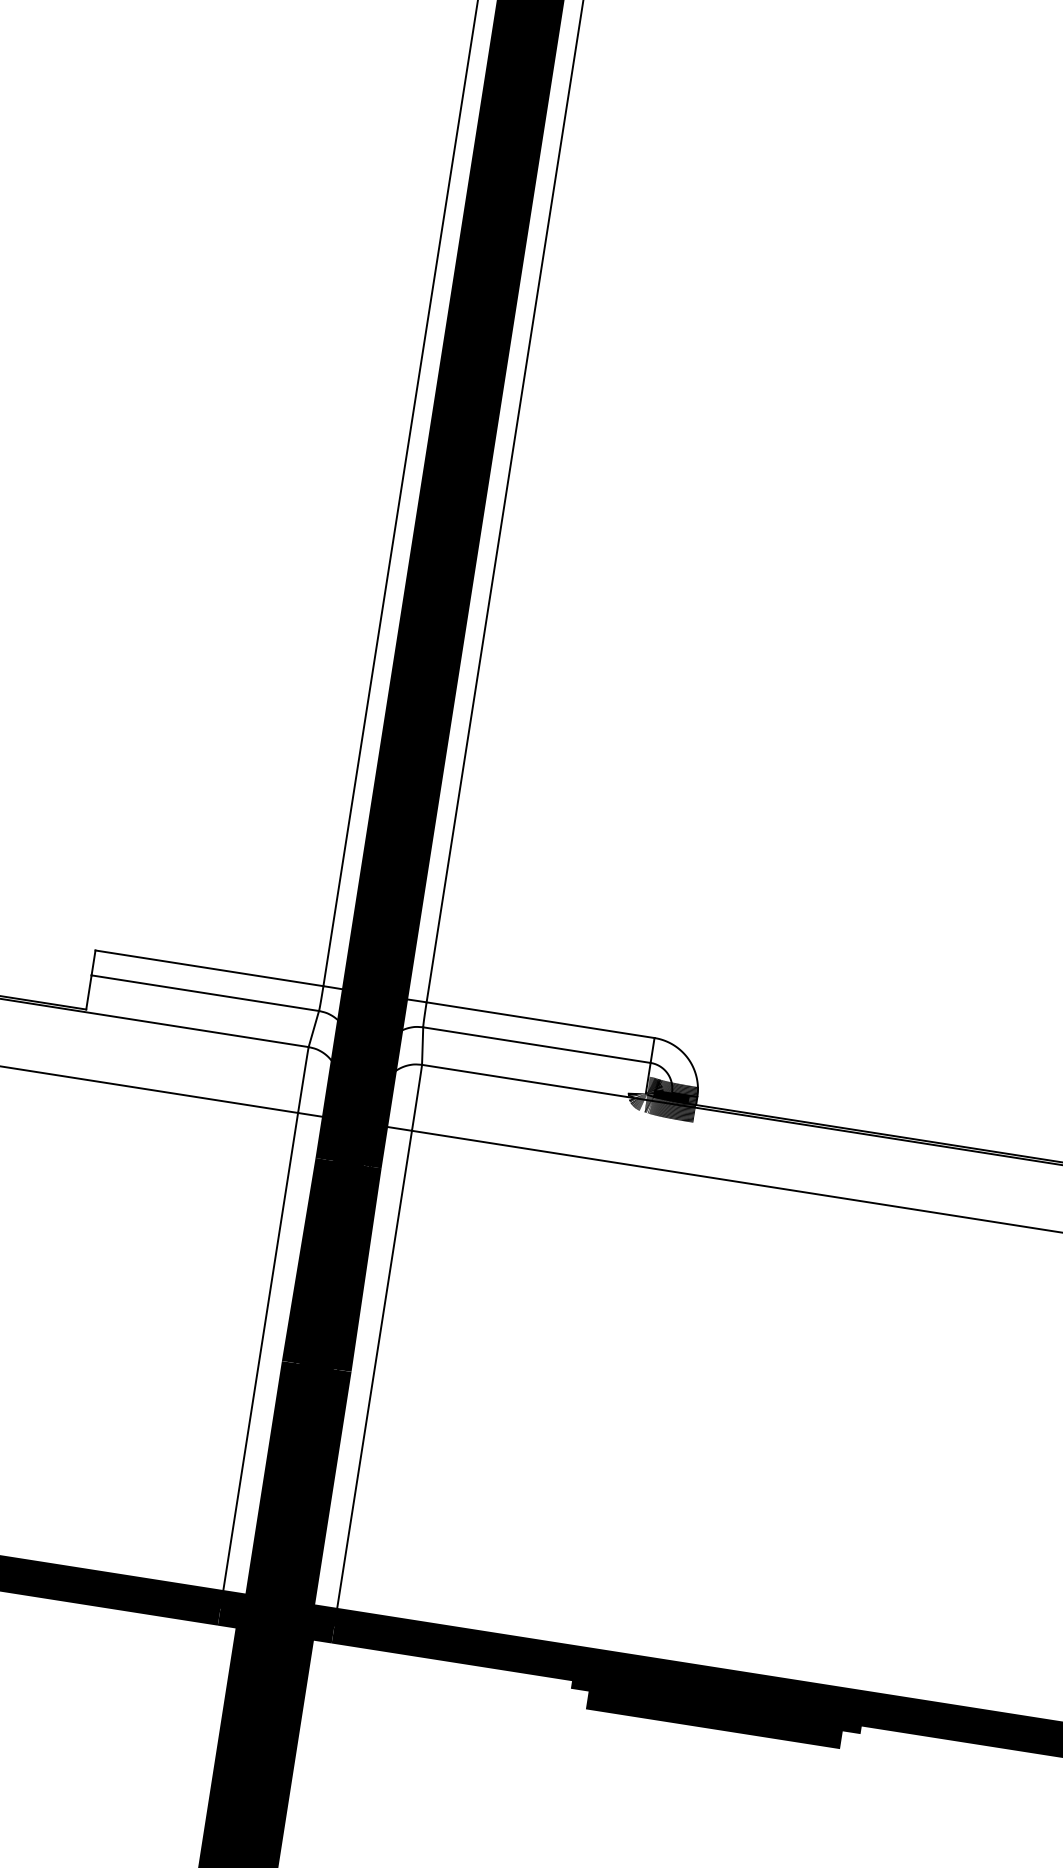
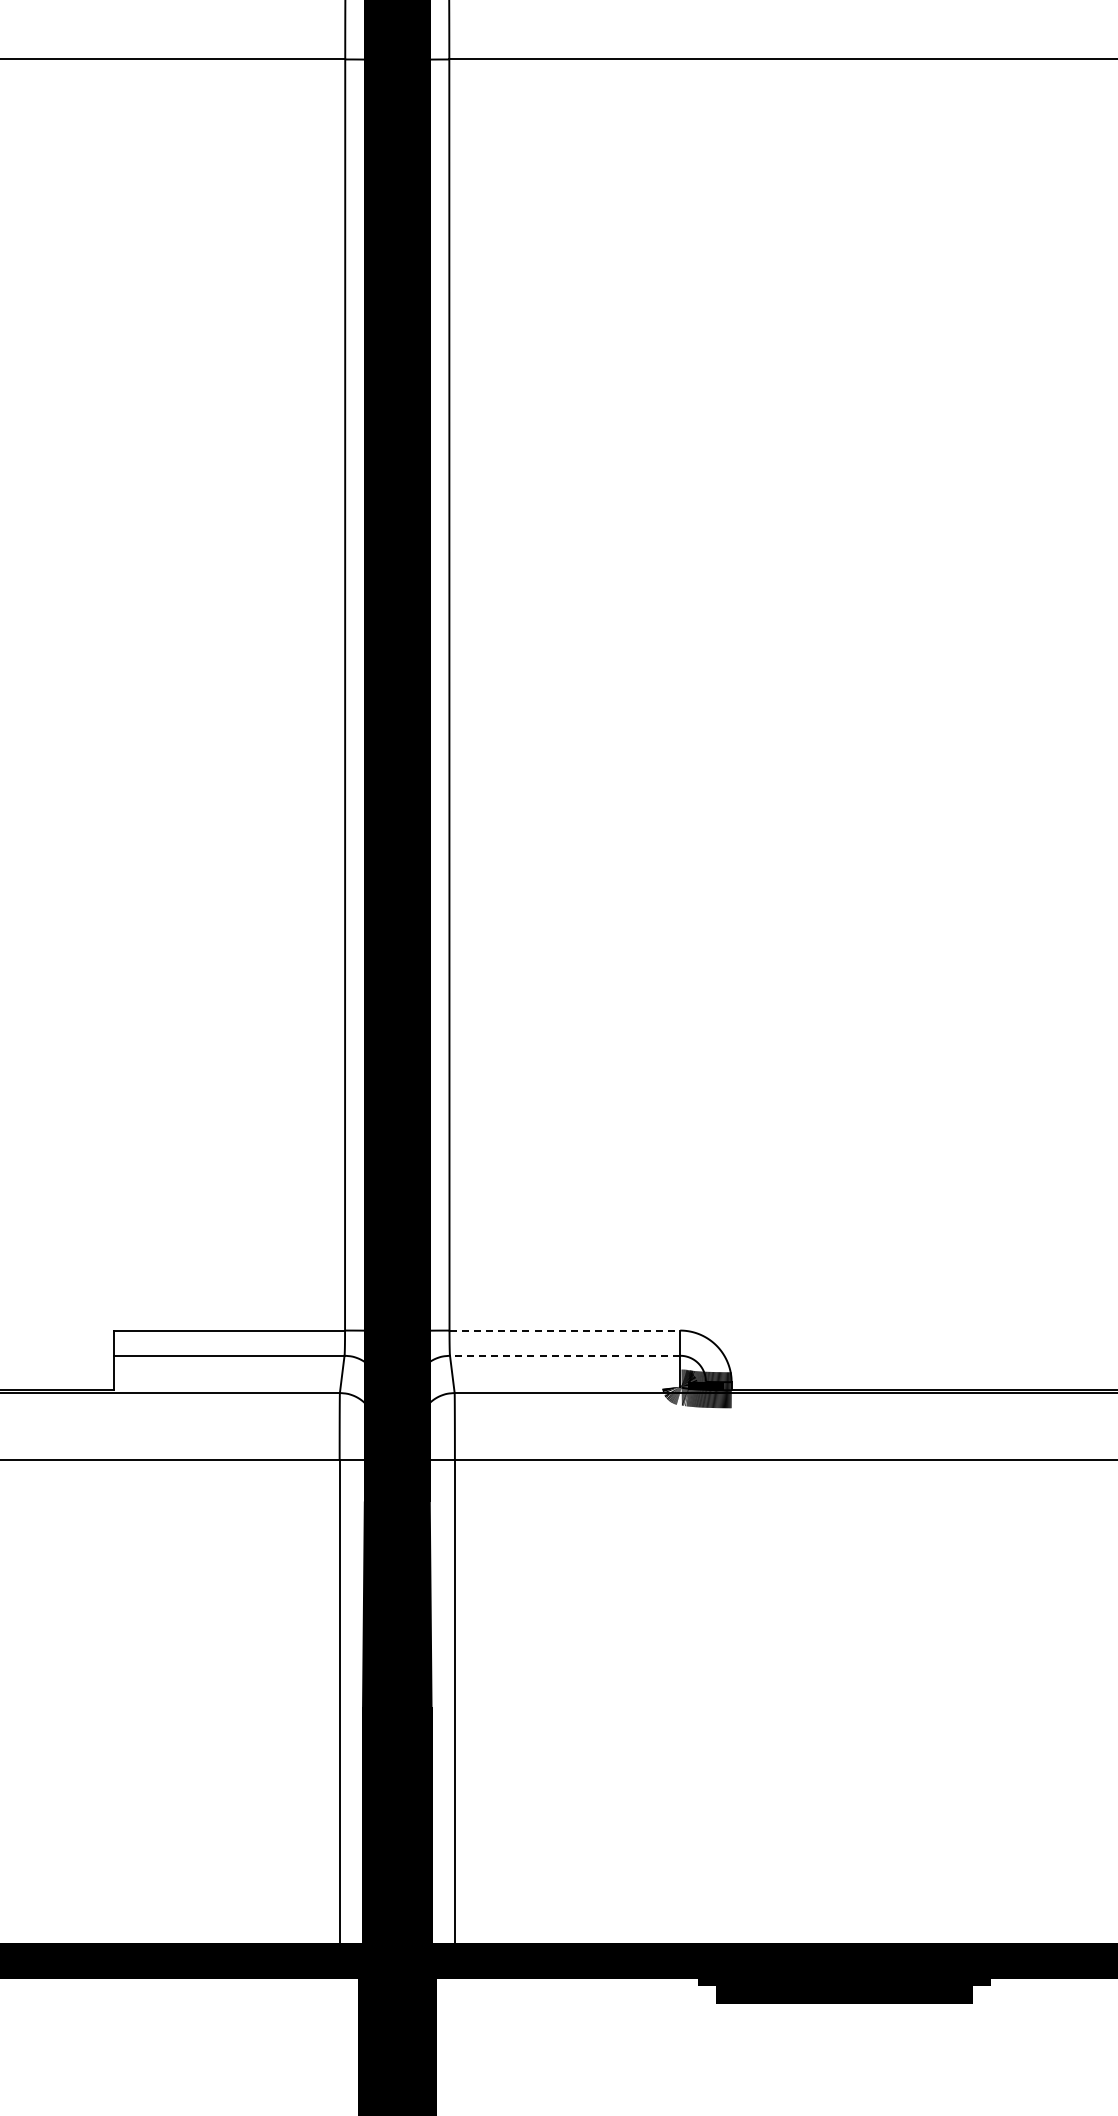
line: (541, 1020) -> (565, 1330), solid -> dashed
line: (536, 1044) -> (564, 1355), solid -> dashed

